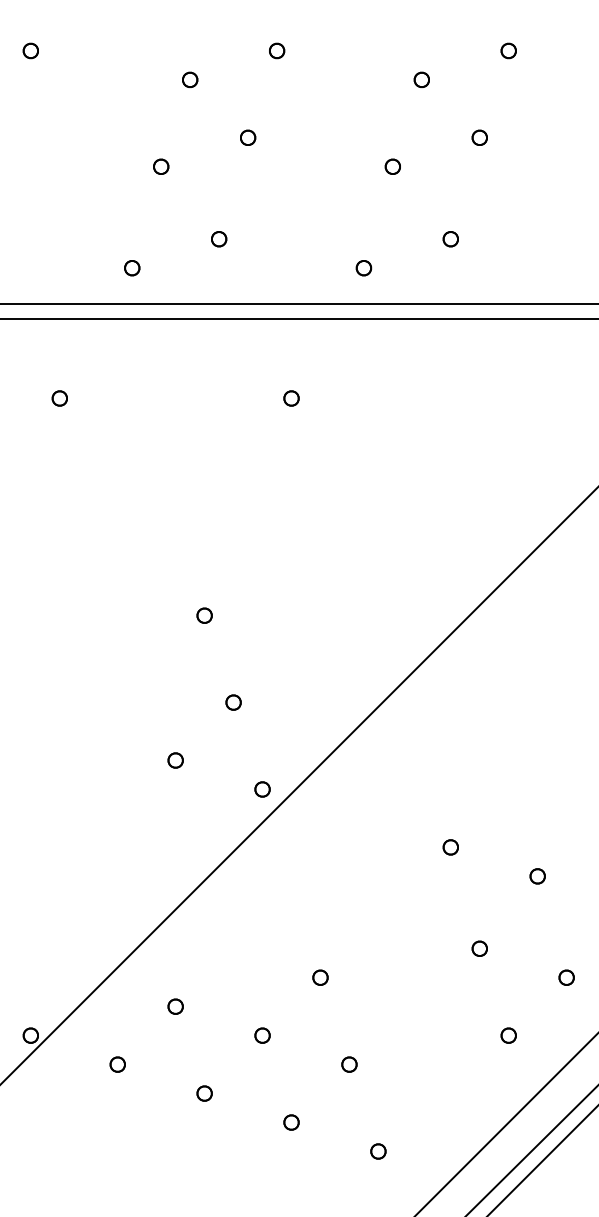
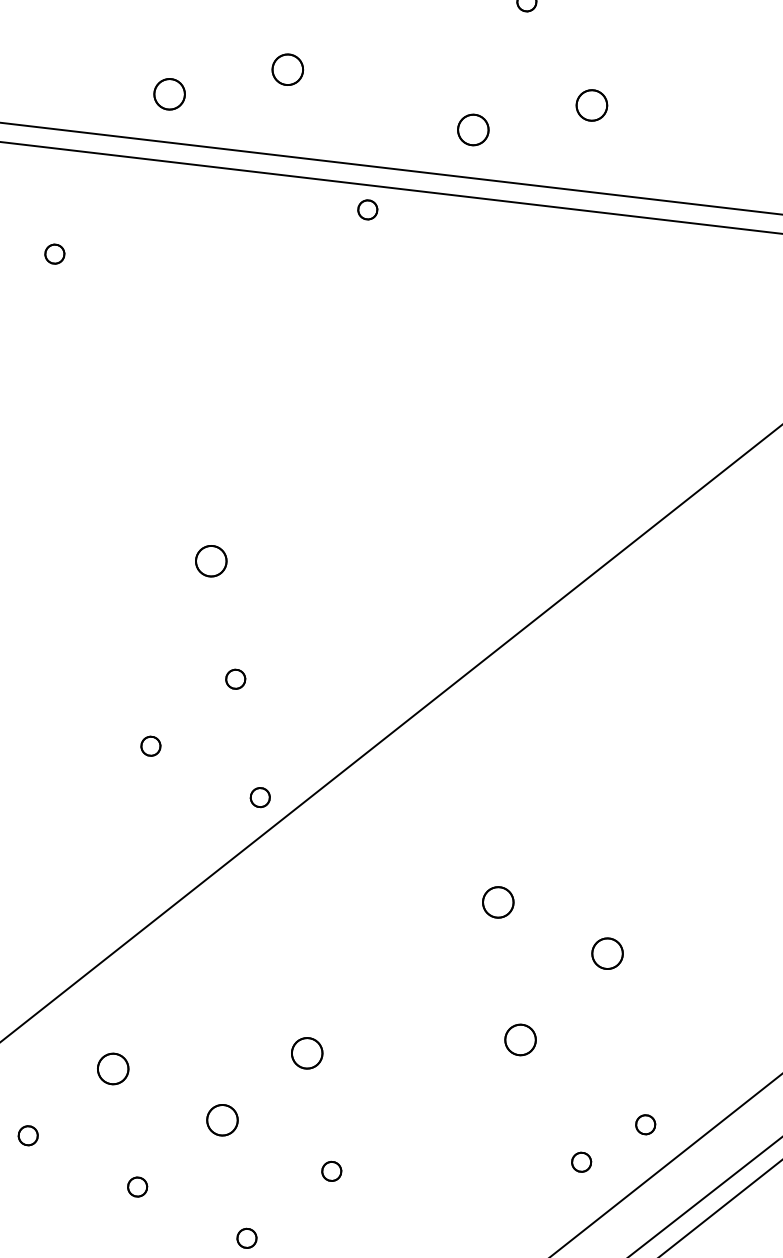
part: (219, 239) -> (288, 70), size x1.6
part: (450, 239) -> (591, 105), size x1.6
part: (132, 268) -> (170, 95), size x1.6
part: (363, 268) -> (472, 130), size x1.6
part: (291, 398) -> (367, 209), moved
part: (204, 615) -> (211, 560), size x1.6
part: (450, 847) -> (497, 902), size x1.6
part: (537, 876) -> (607, 953), size x1.6
part: (479, 948) -> (520, 1039), size x1.6
part: (320, 977) -> (307, 1052), size x1.6
part: (566, 977) -> (645, 1124), moved
part: (175, 1006) -> (112, 1068), size x1.6
part: (262, 1035) -> (222, 1119), size x1.6
part: (508, 1035) -> (581, 1162), moved

